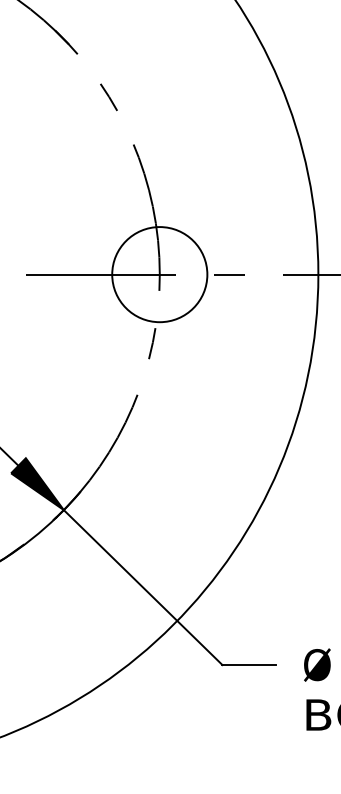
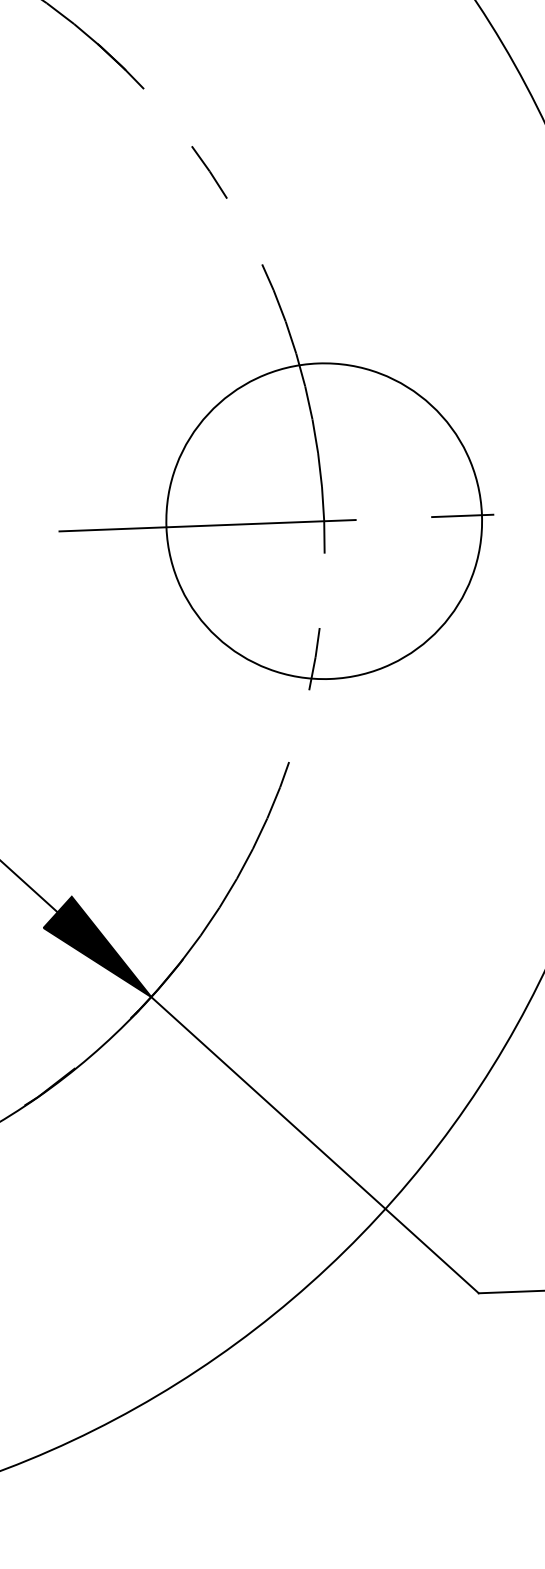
circle: (159, 274) -> (323, 520), size x1.67

